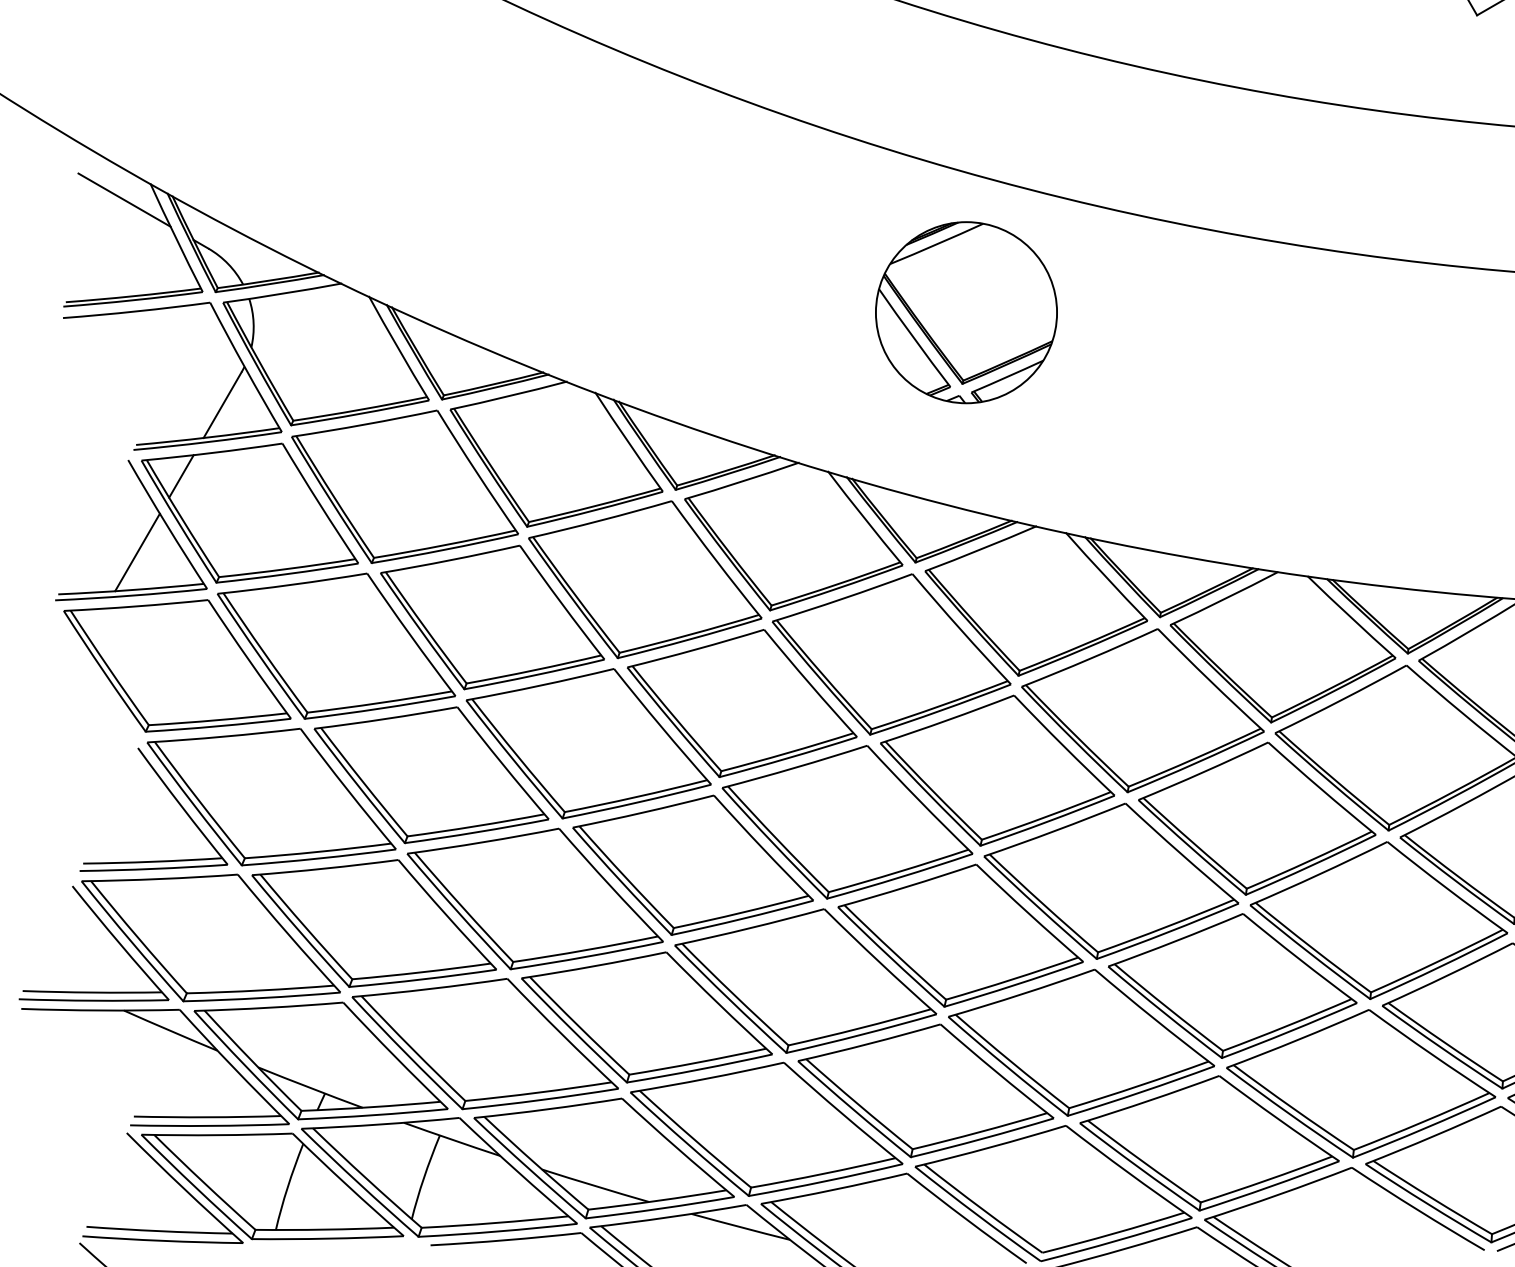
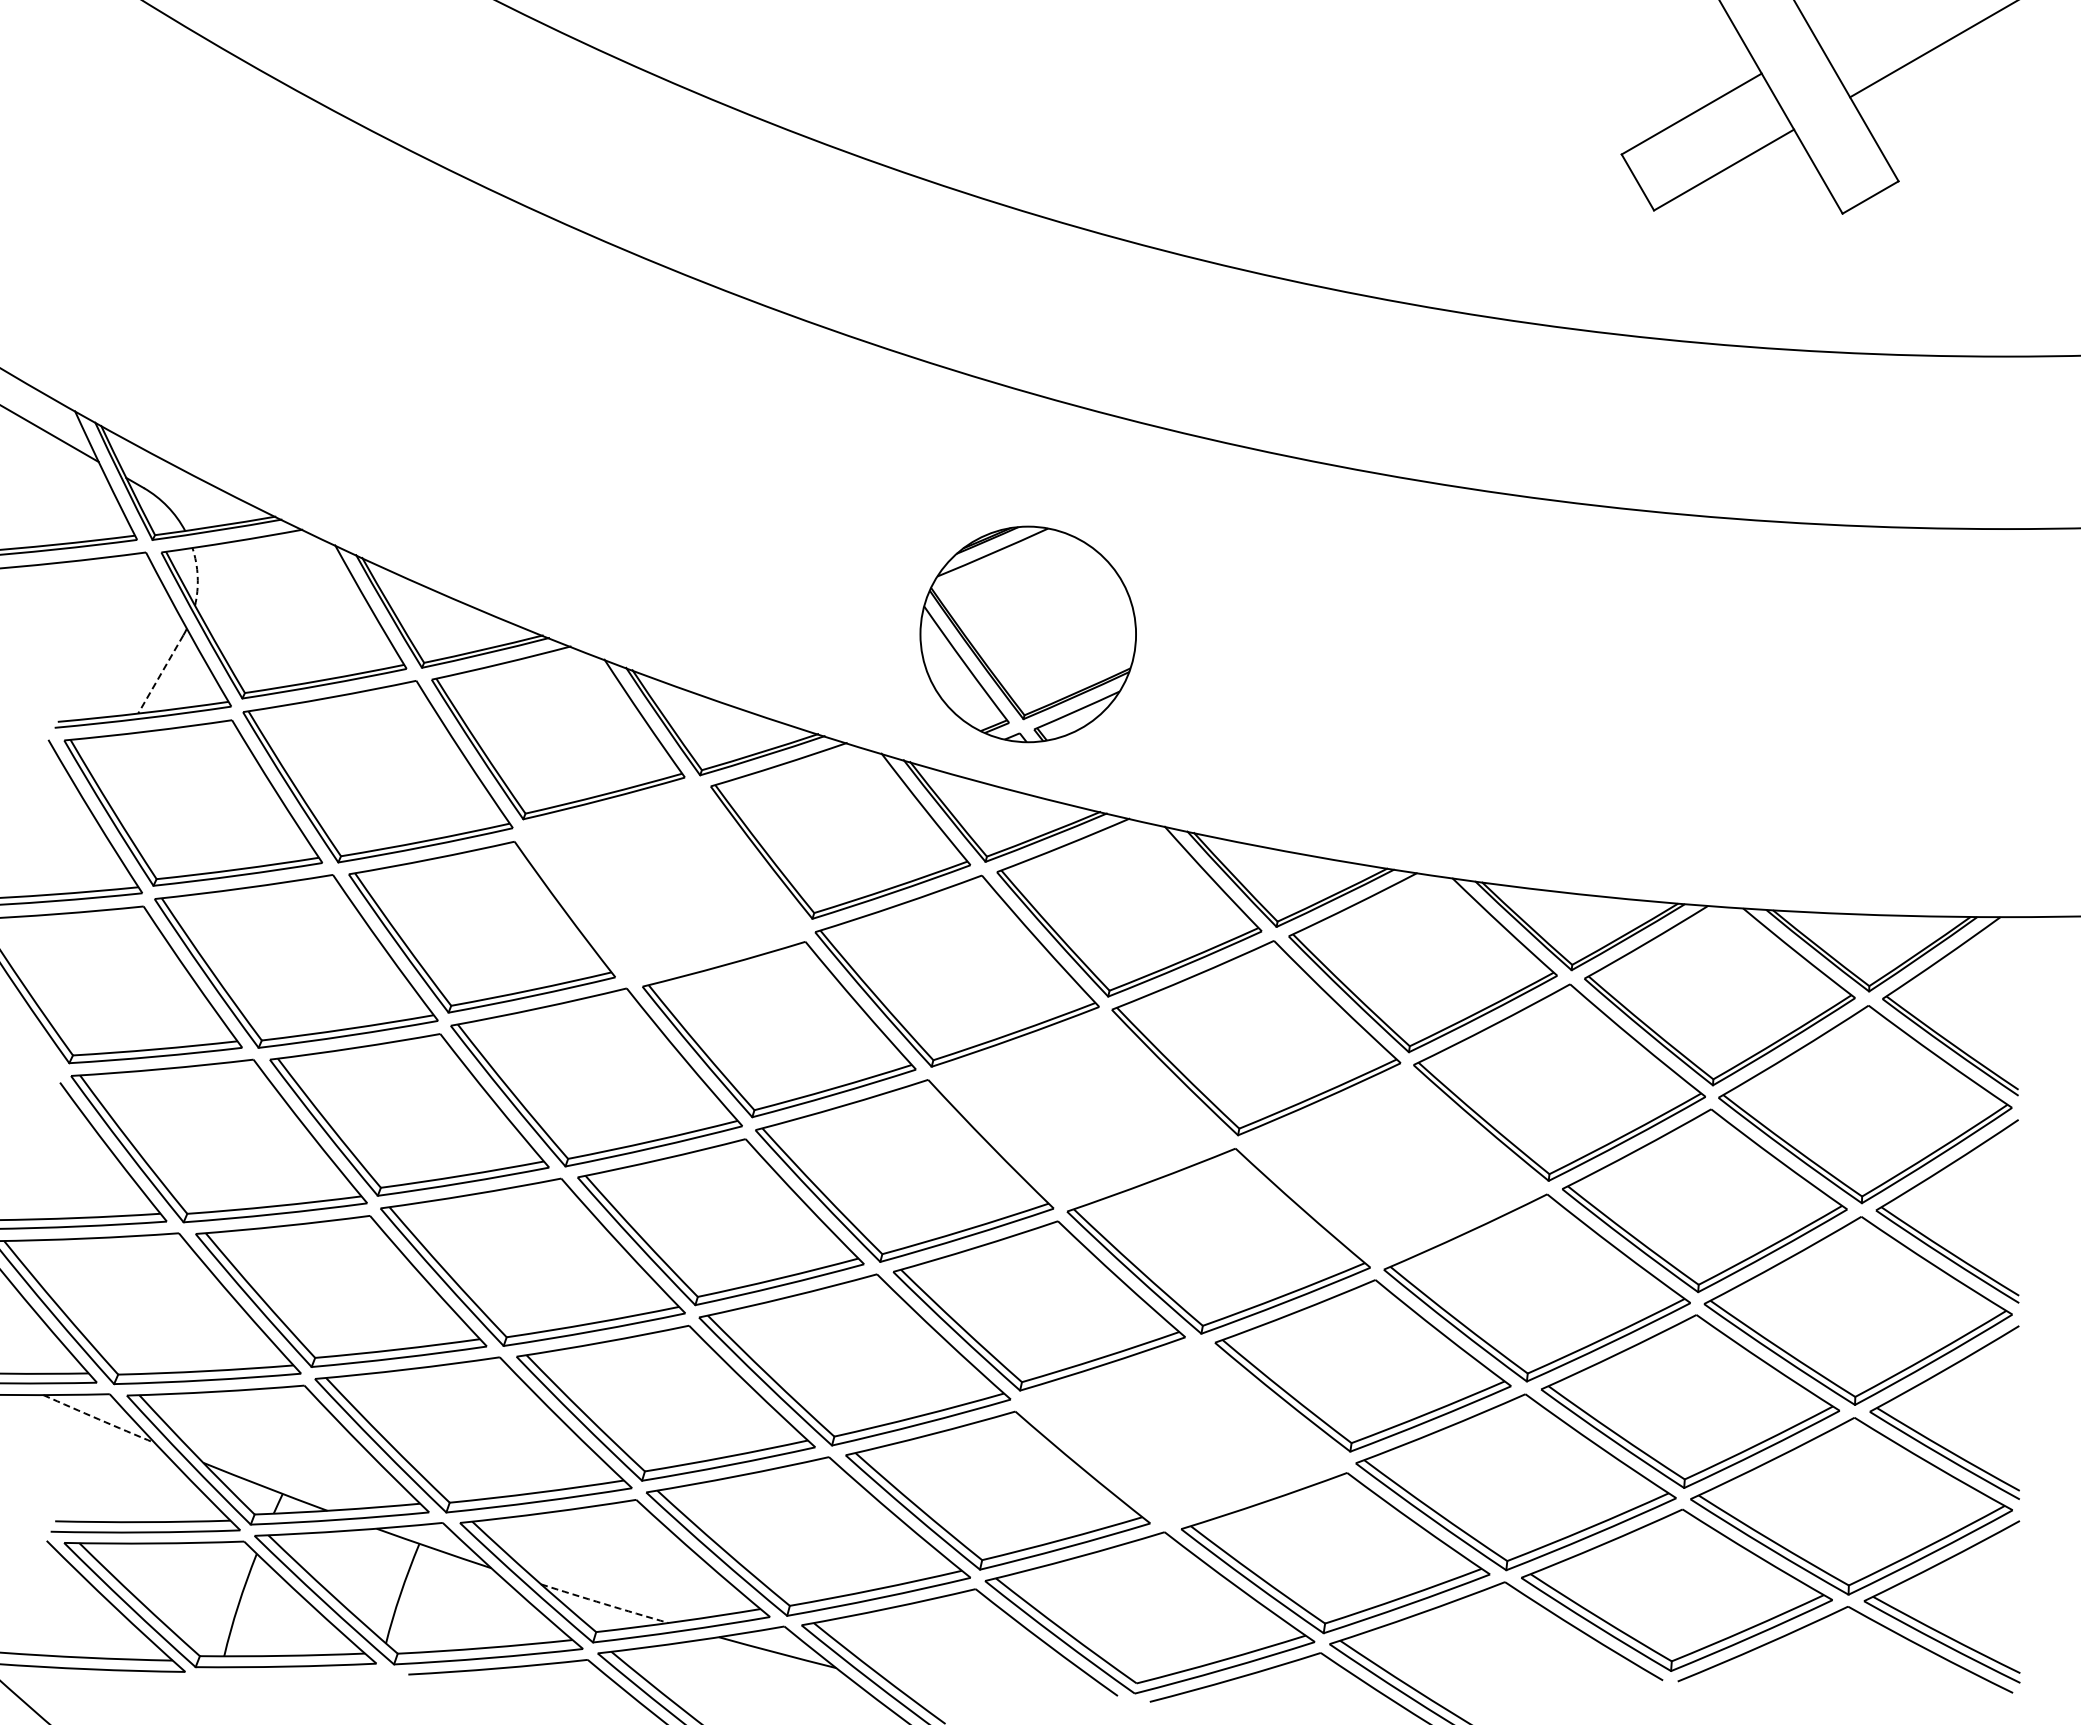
part: (965, 312) -> (1027, 634), moved
arc: (253, 322) -> (197, 576), solid -> dashed
line: (222, 405) -> (160, 674), solid -> dashed
line: (181, 476) -> (111, 759), removed
line: (137, 552) -> (59, 849), removed
part: (644, 579) -> (663, 882), removed
part: (997, 770) -> (1083, 1109), removed
part: (1257, 818) -> (1392, 1166), removed
arc: (170, 1031) -> (98, 1419), solid -> dashed
part: (1081, 1042) -> (1183, 1433), removed
arc: (595, 1186) -> (604, 1604), solid -> dashed

